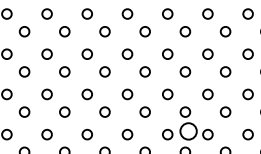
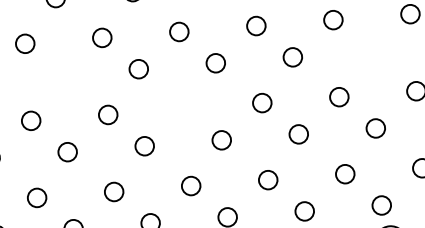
circle: (24, 31) -> (61, 74), removed
circle: (185, 31) -> (370, 50), removed
circle: (86, 53) -> (183, 107), removed

